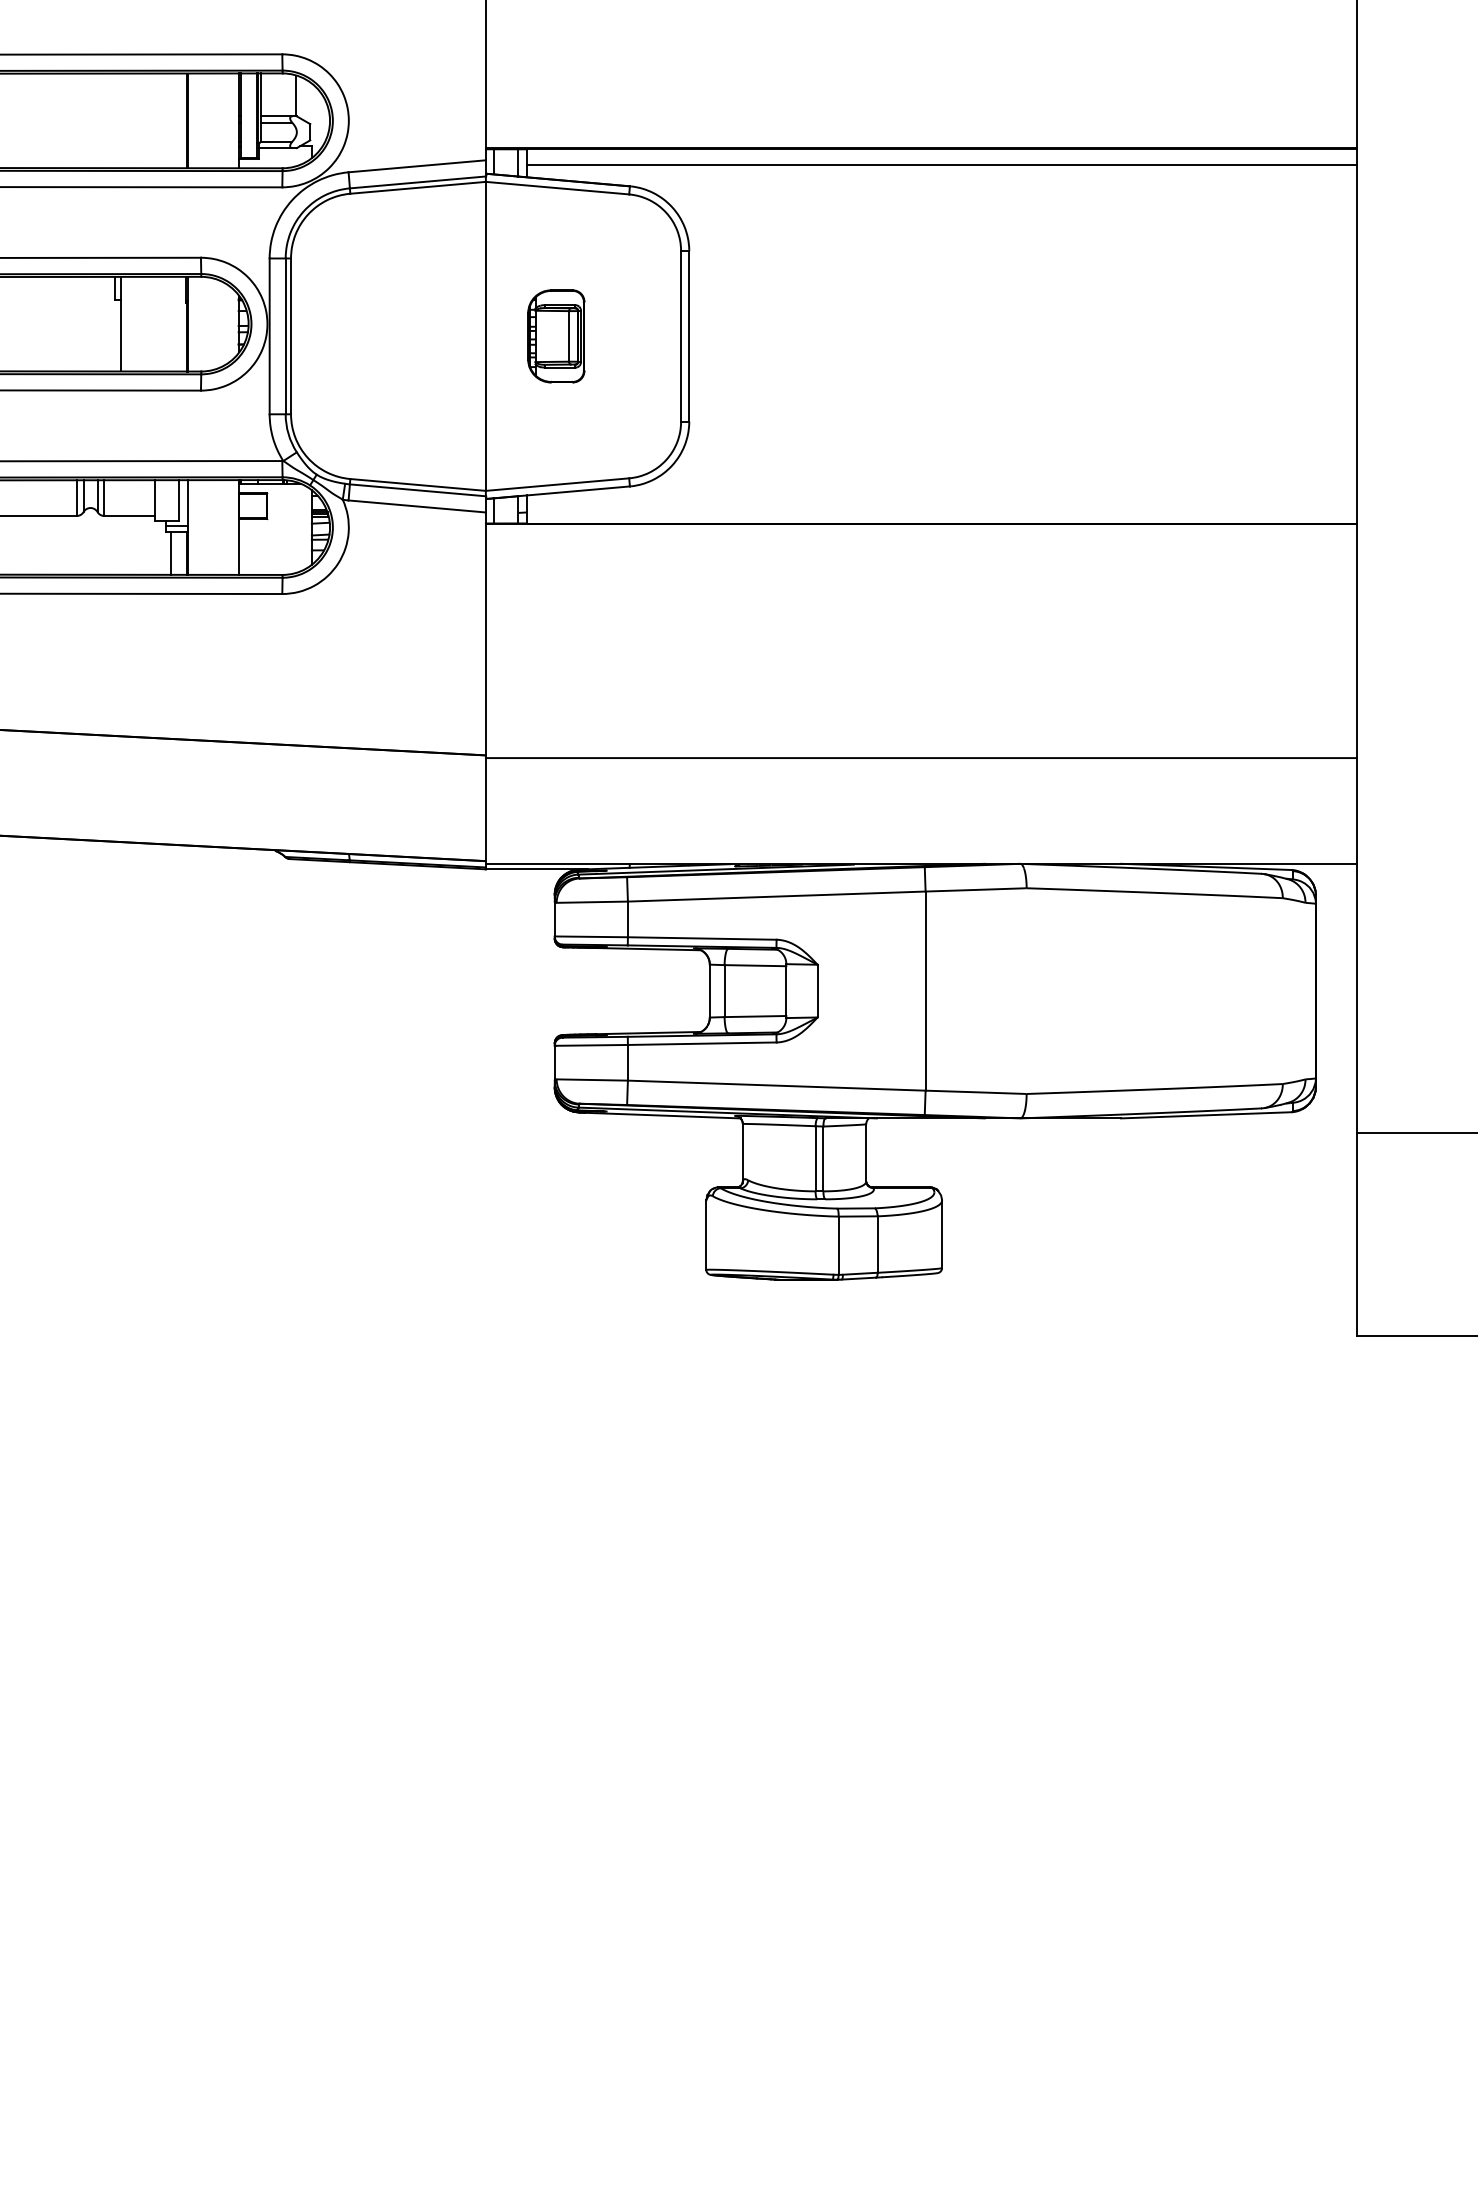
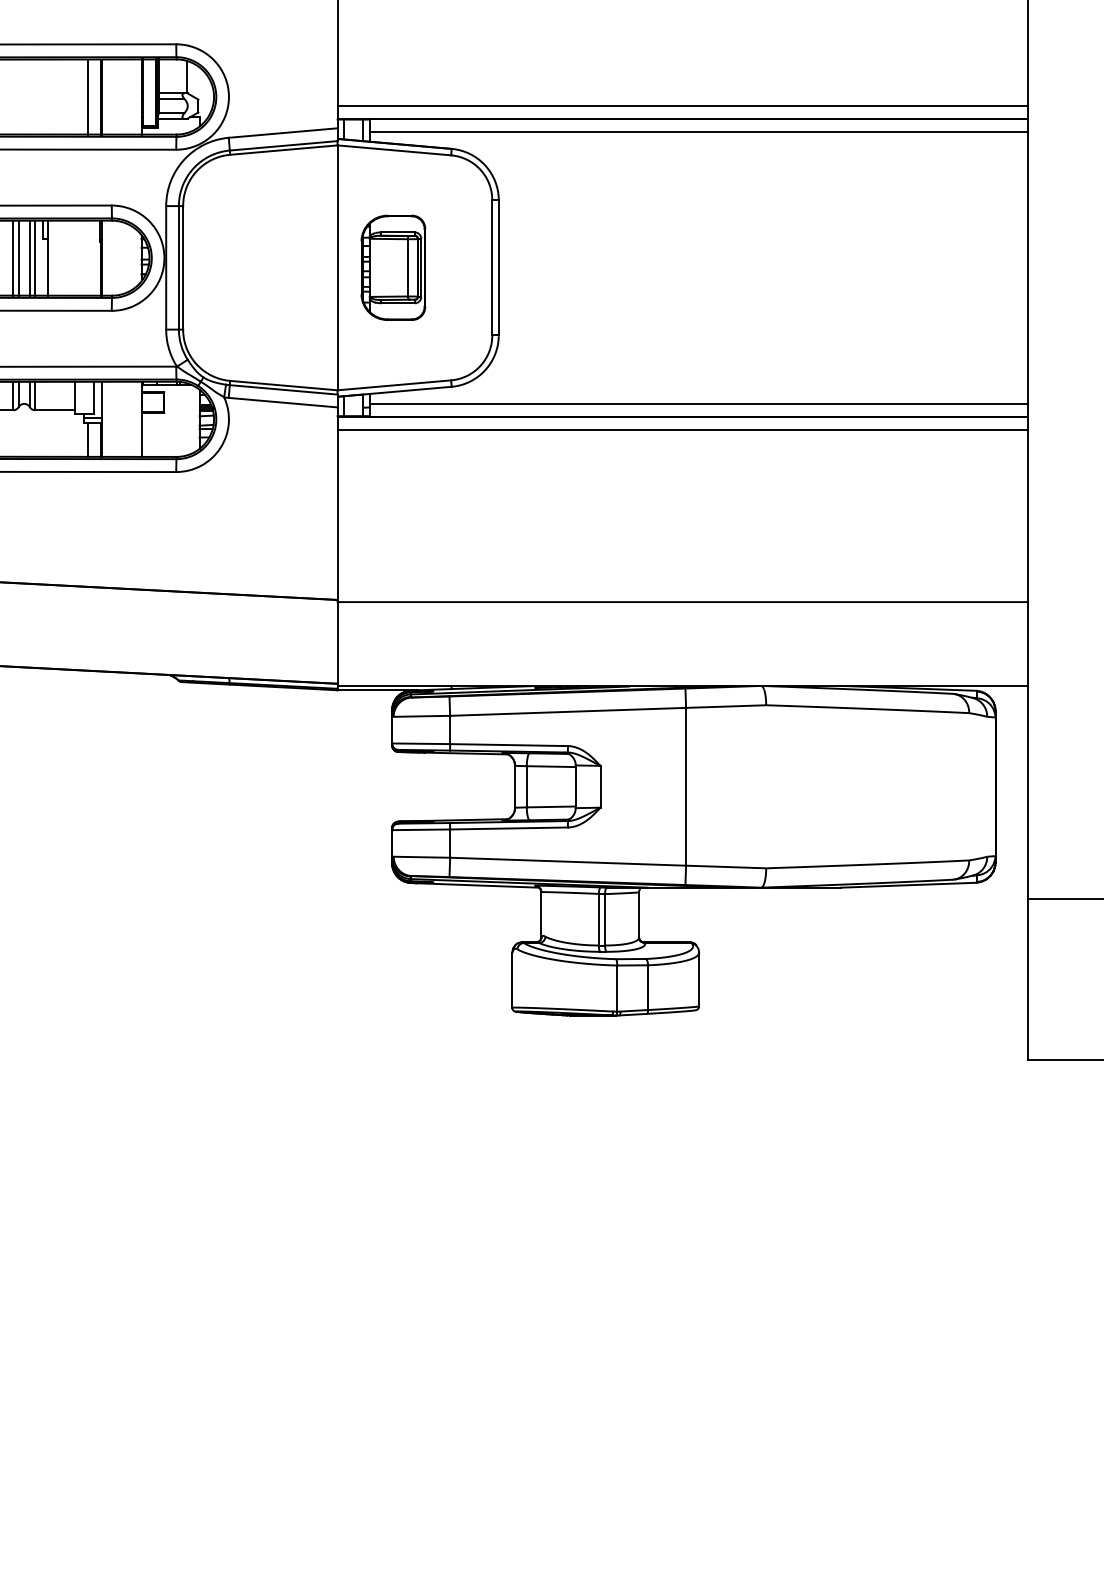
line: (171, 120) -> (88, 96), added
line: (920, 132) -> (682, 106), added
line: (76, 323) -> (13, 257), added
line: (83, 323) -> (18, 257), added
line: (97, 323) -> (29, 257), added
line: (104, 323) -> (35, 257), added
part: (556, 336) -> (393, 267), size x1.43
line: (941, 508) -> (698, 404), added
line: (920, 540) -> (682, 429), added

